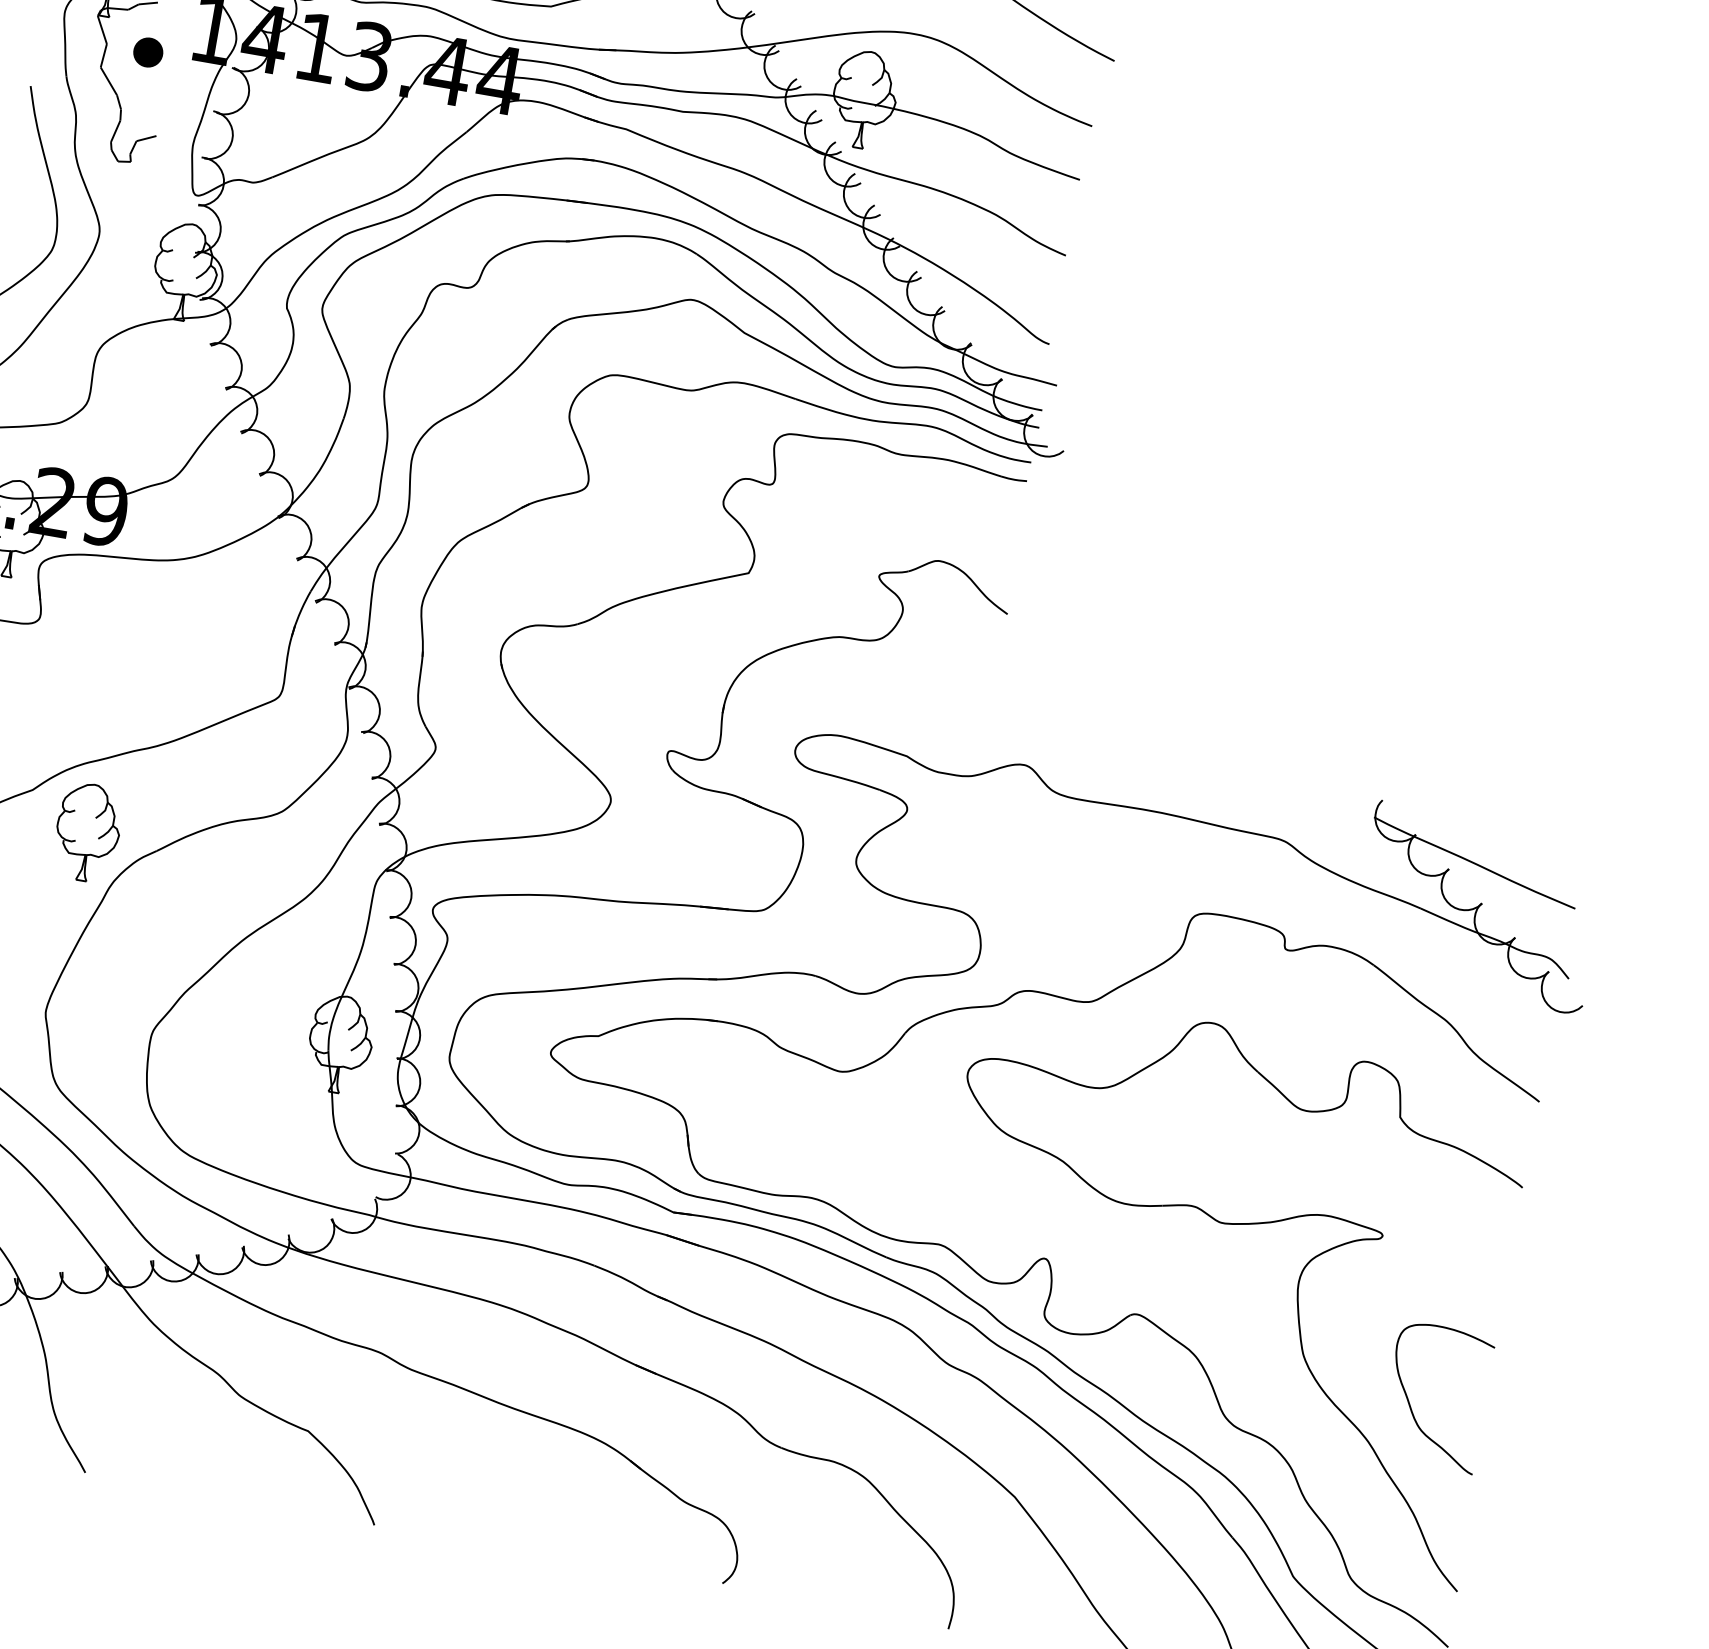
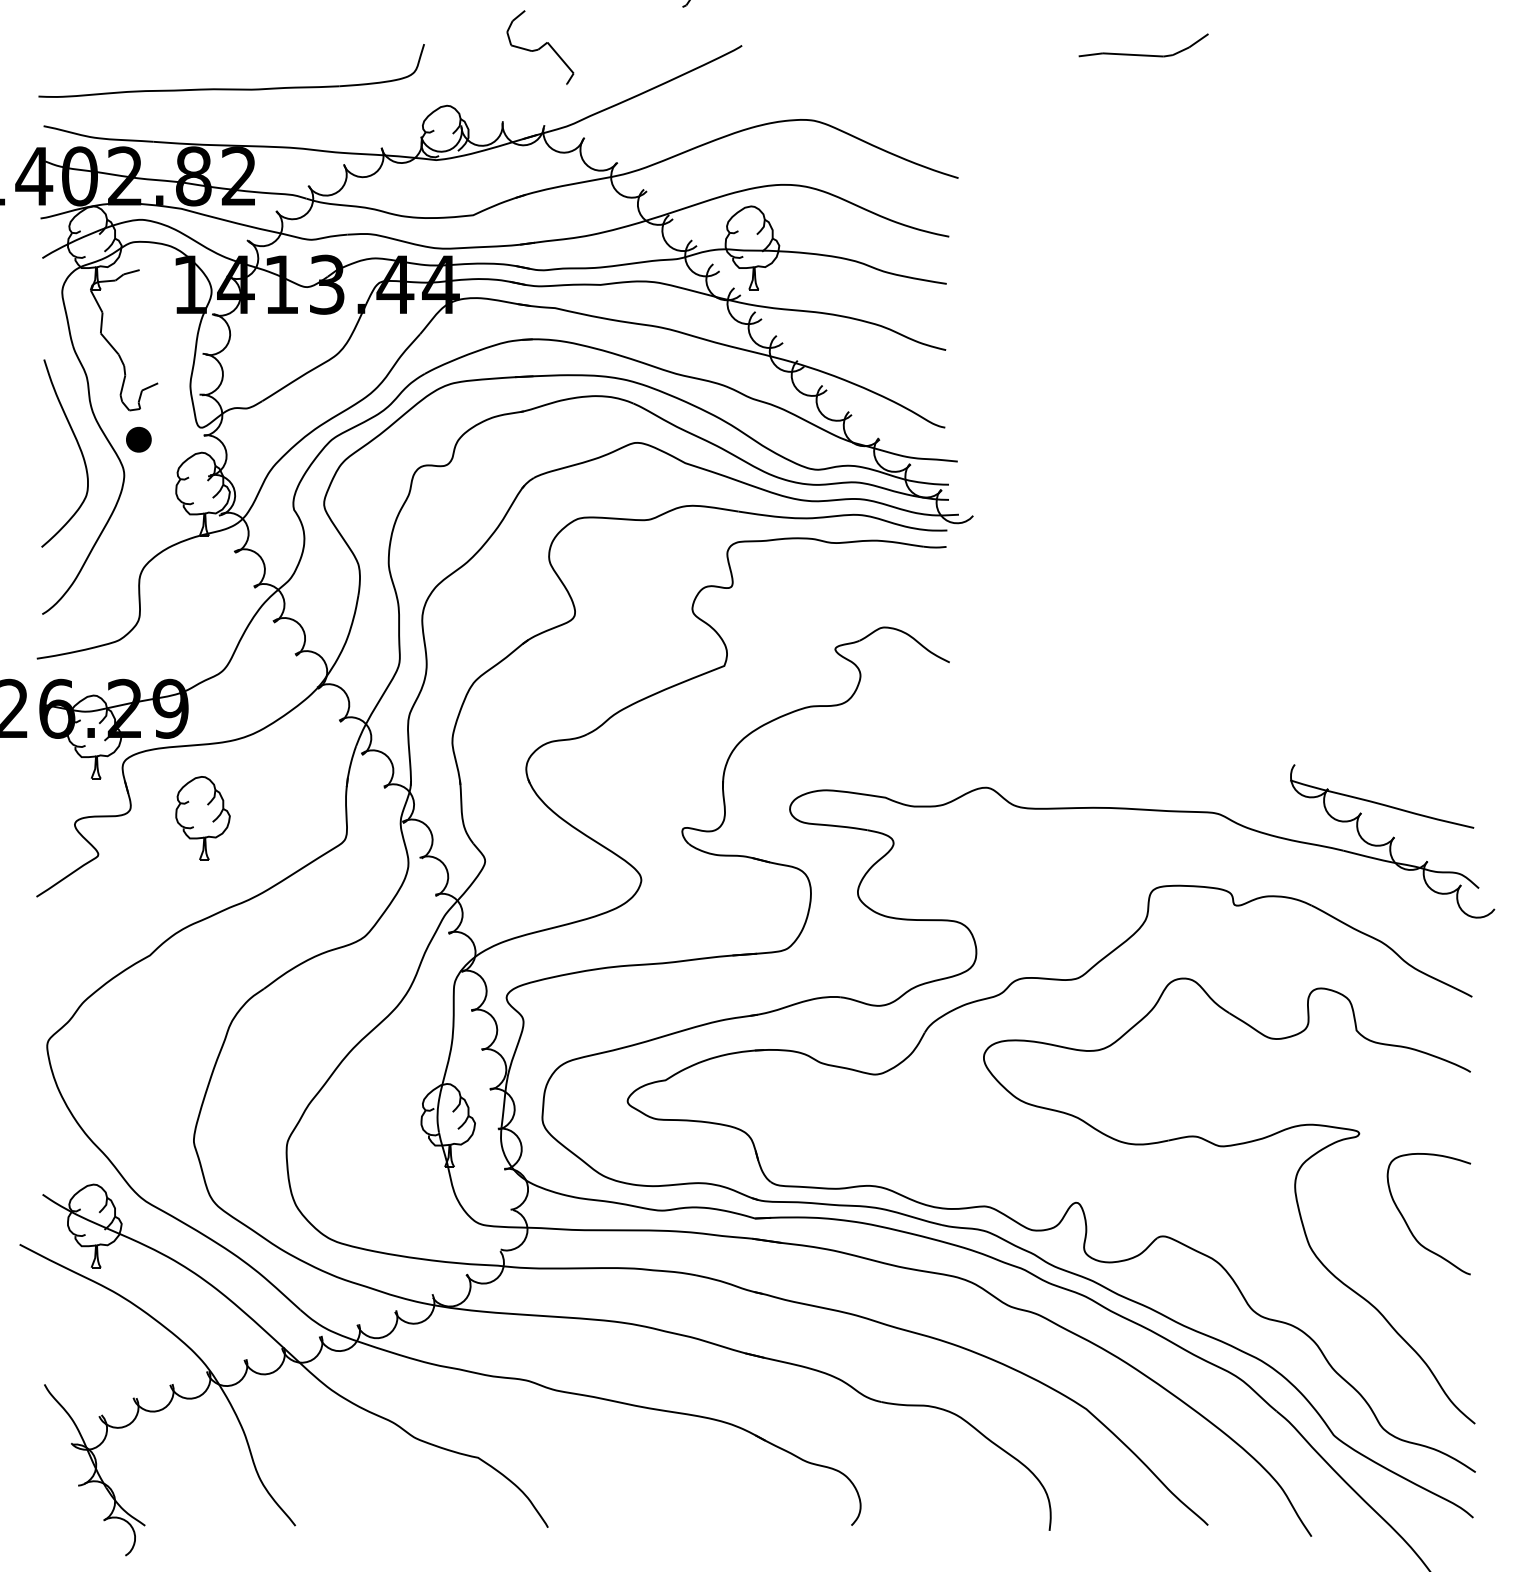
part: (147, 52) -> (138, 439), moved
part: (87, 832) -> (202, 818), moved
curve: (1412, 1409) -> (1410, 1228), moved

